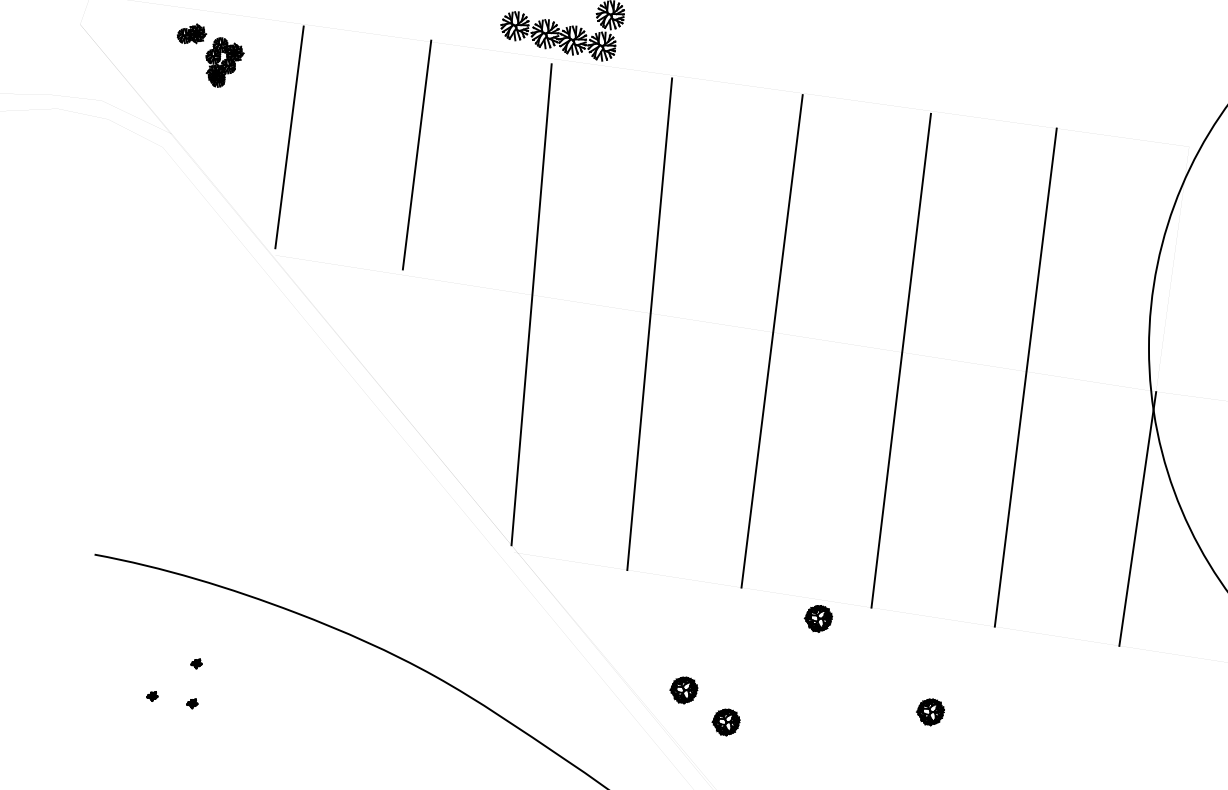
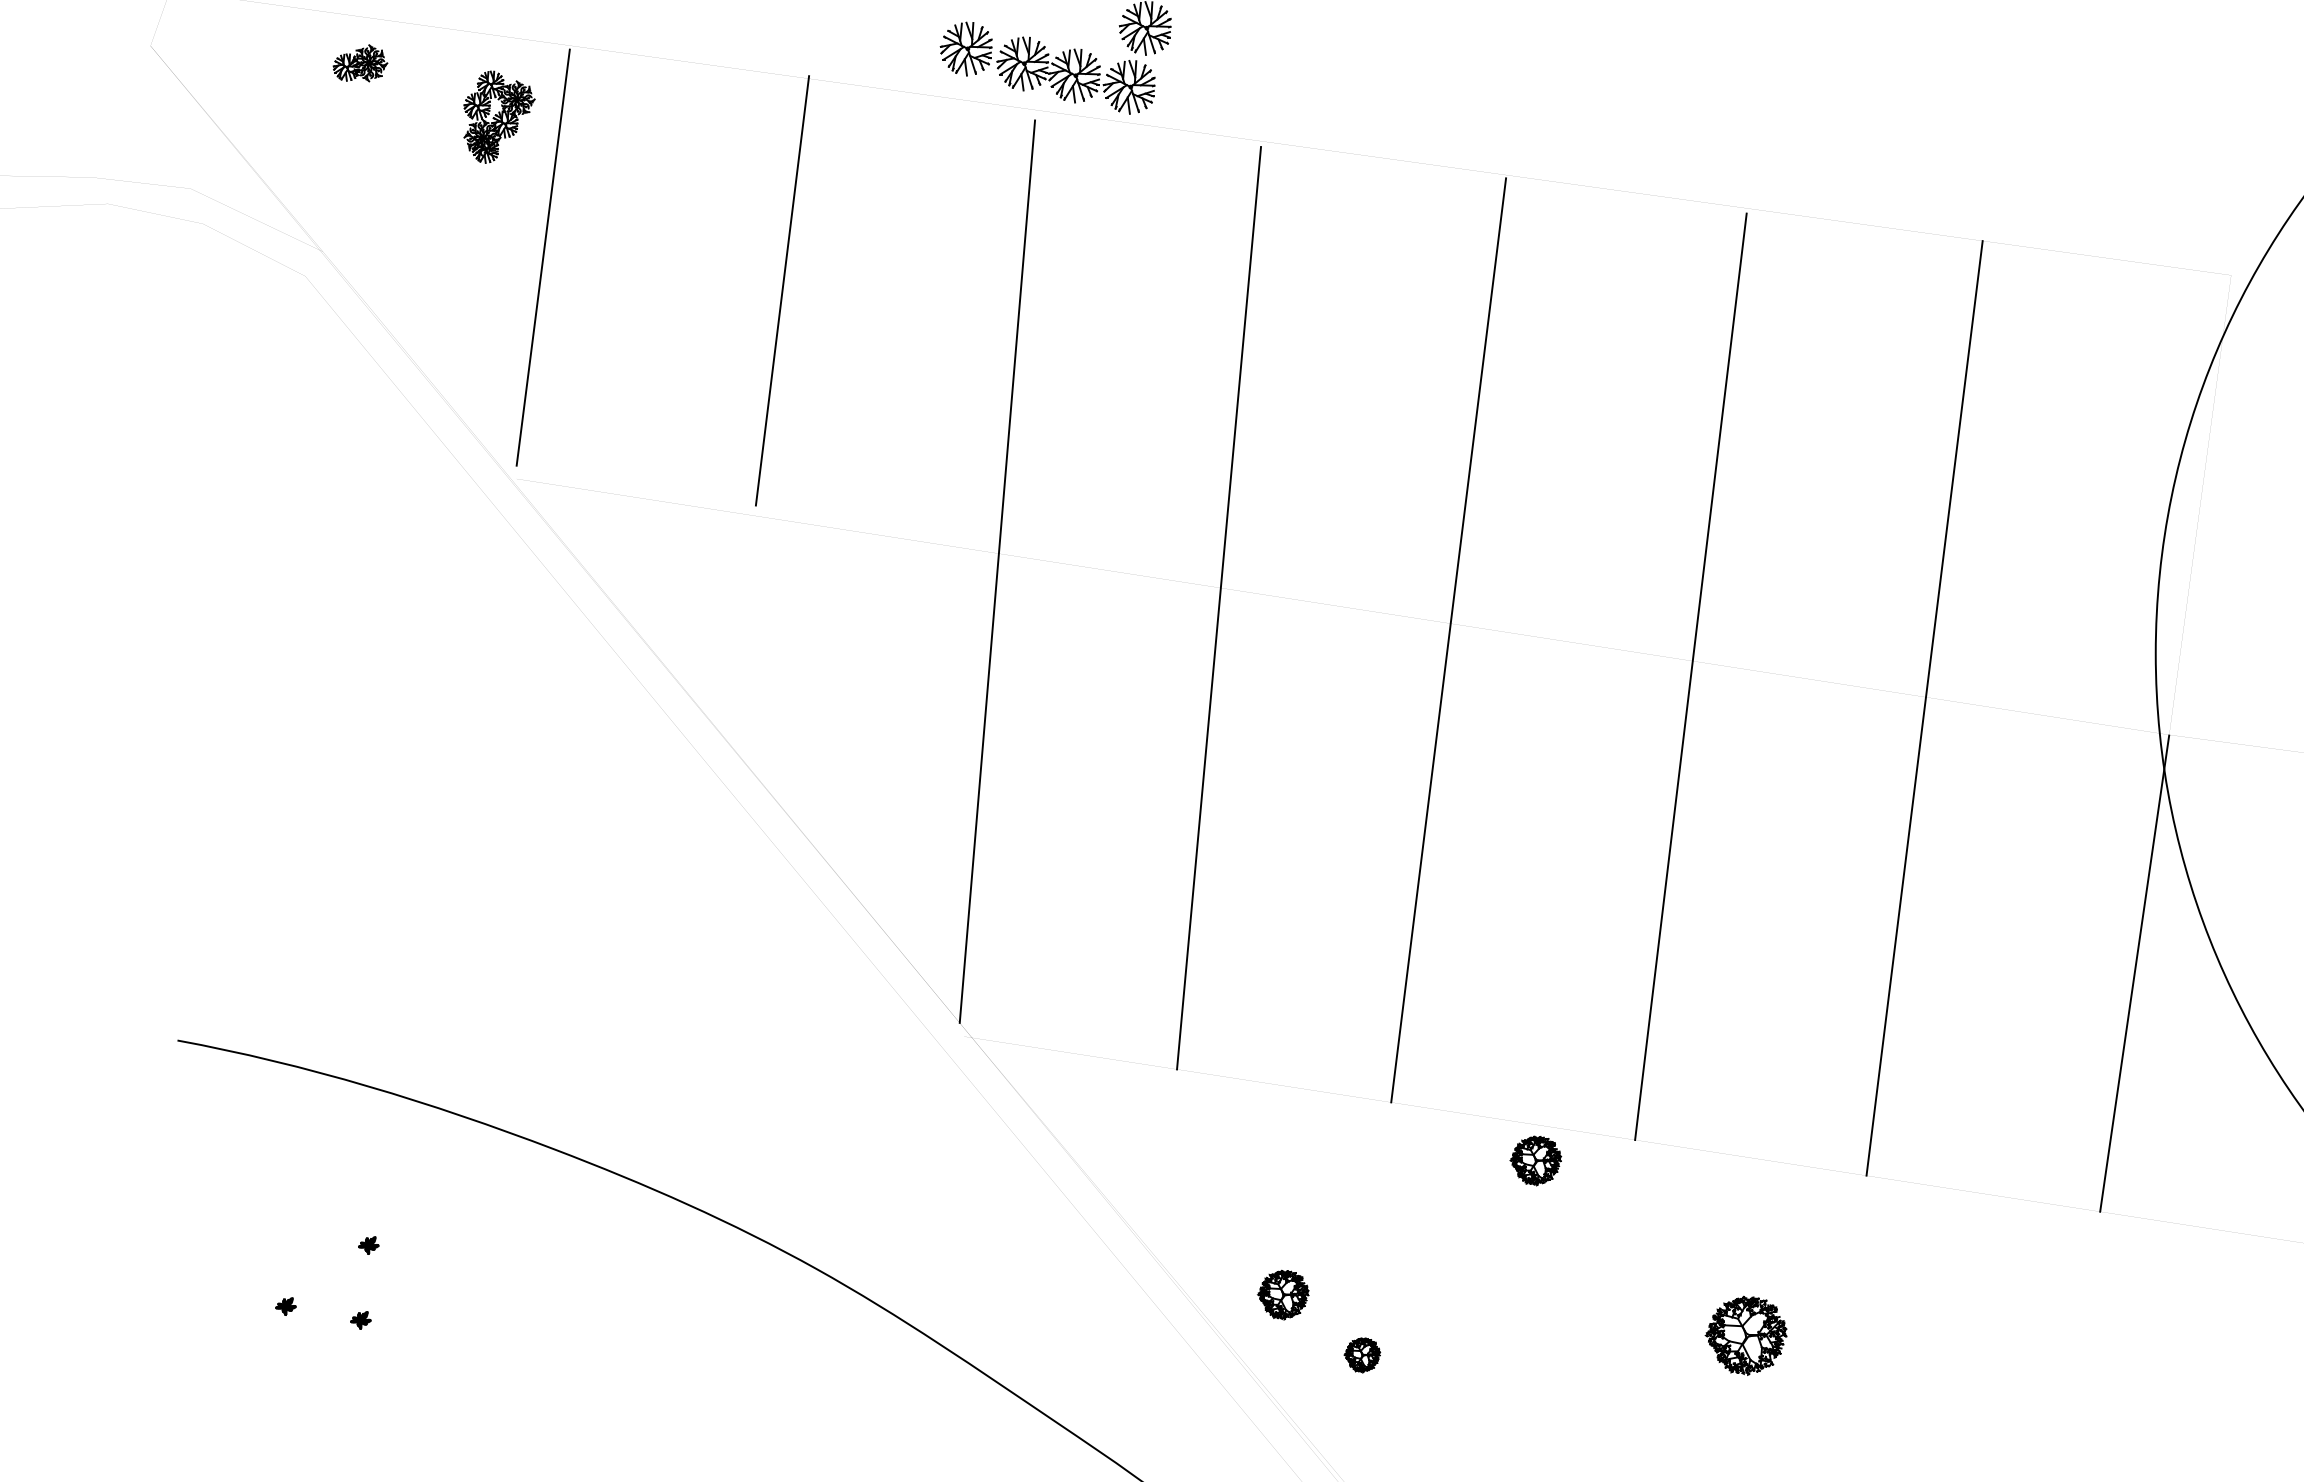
part: (224, 62) -> (498, 117), moved
part: (930, 712) -> (1745, 1336), size x1.6
part: (725, 722) -> (1361, 1355), size x0.7

